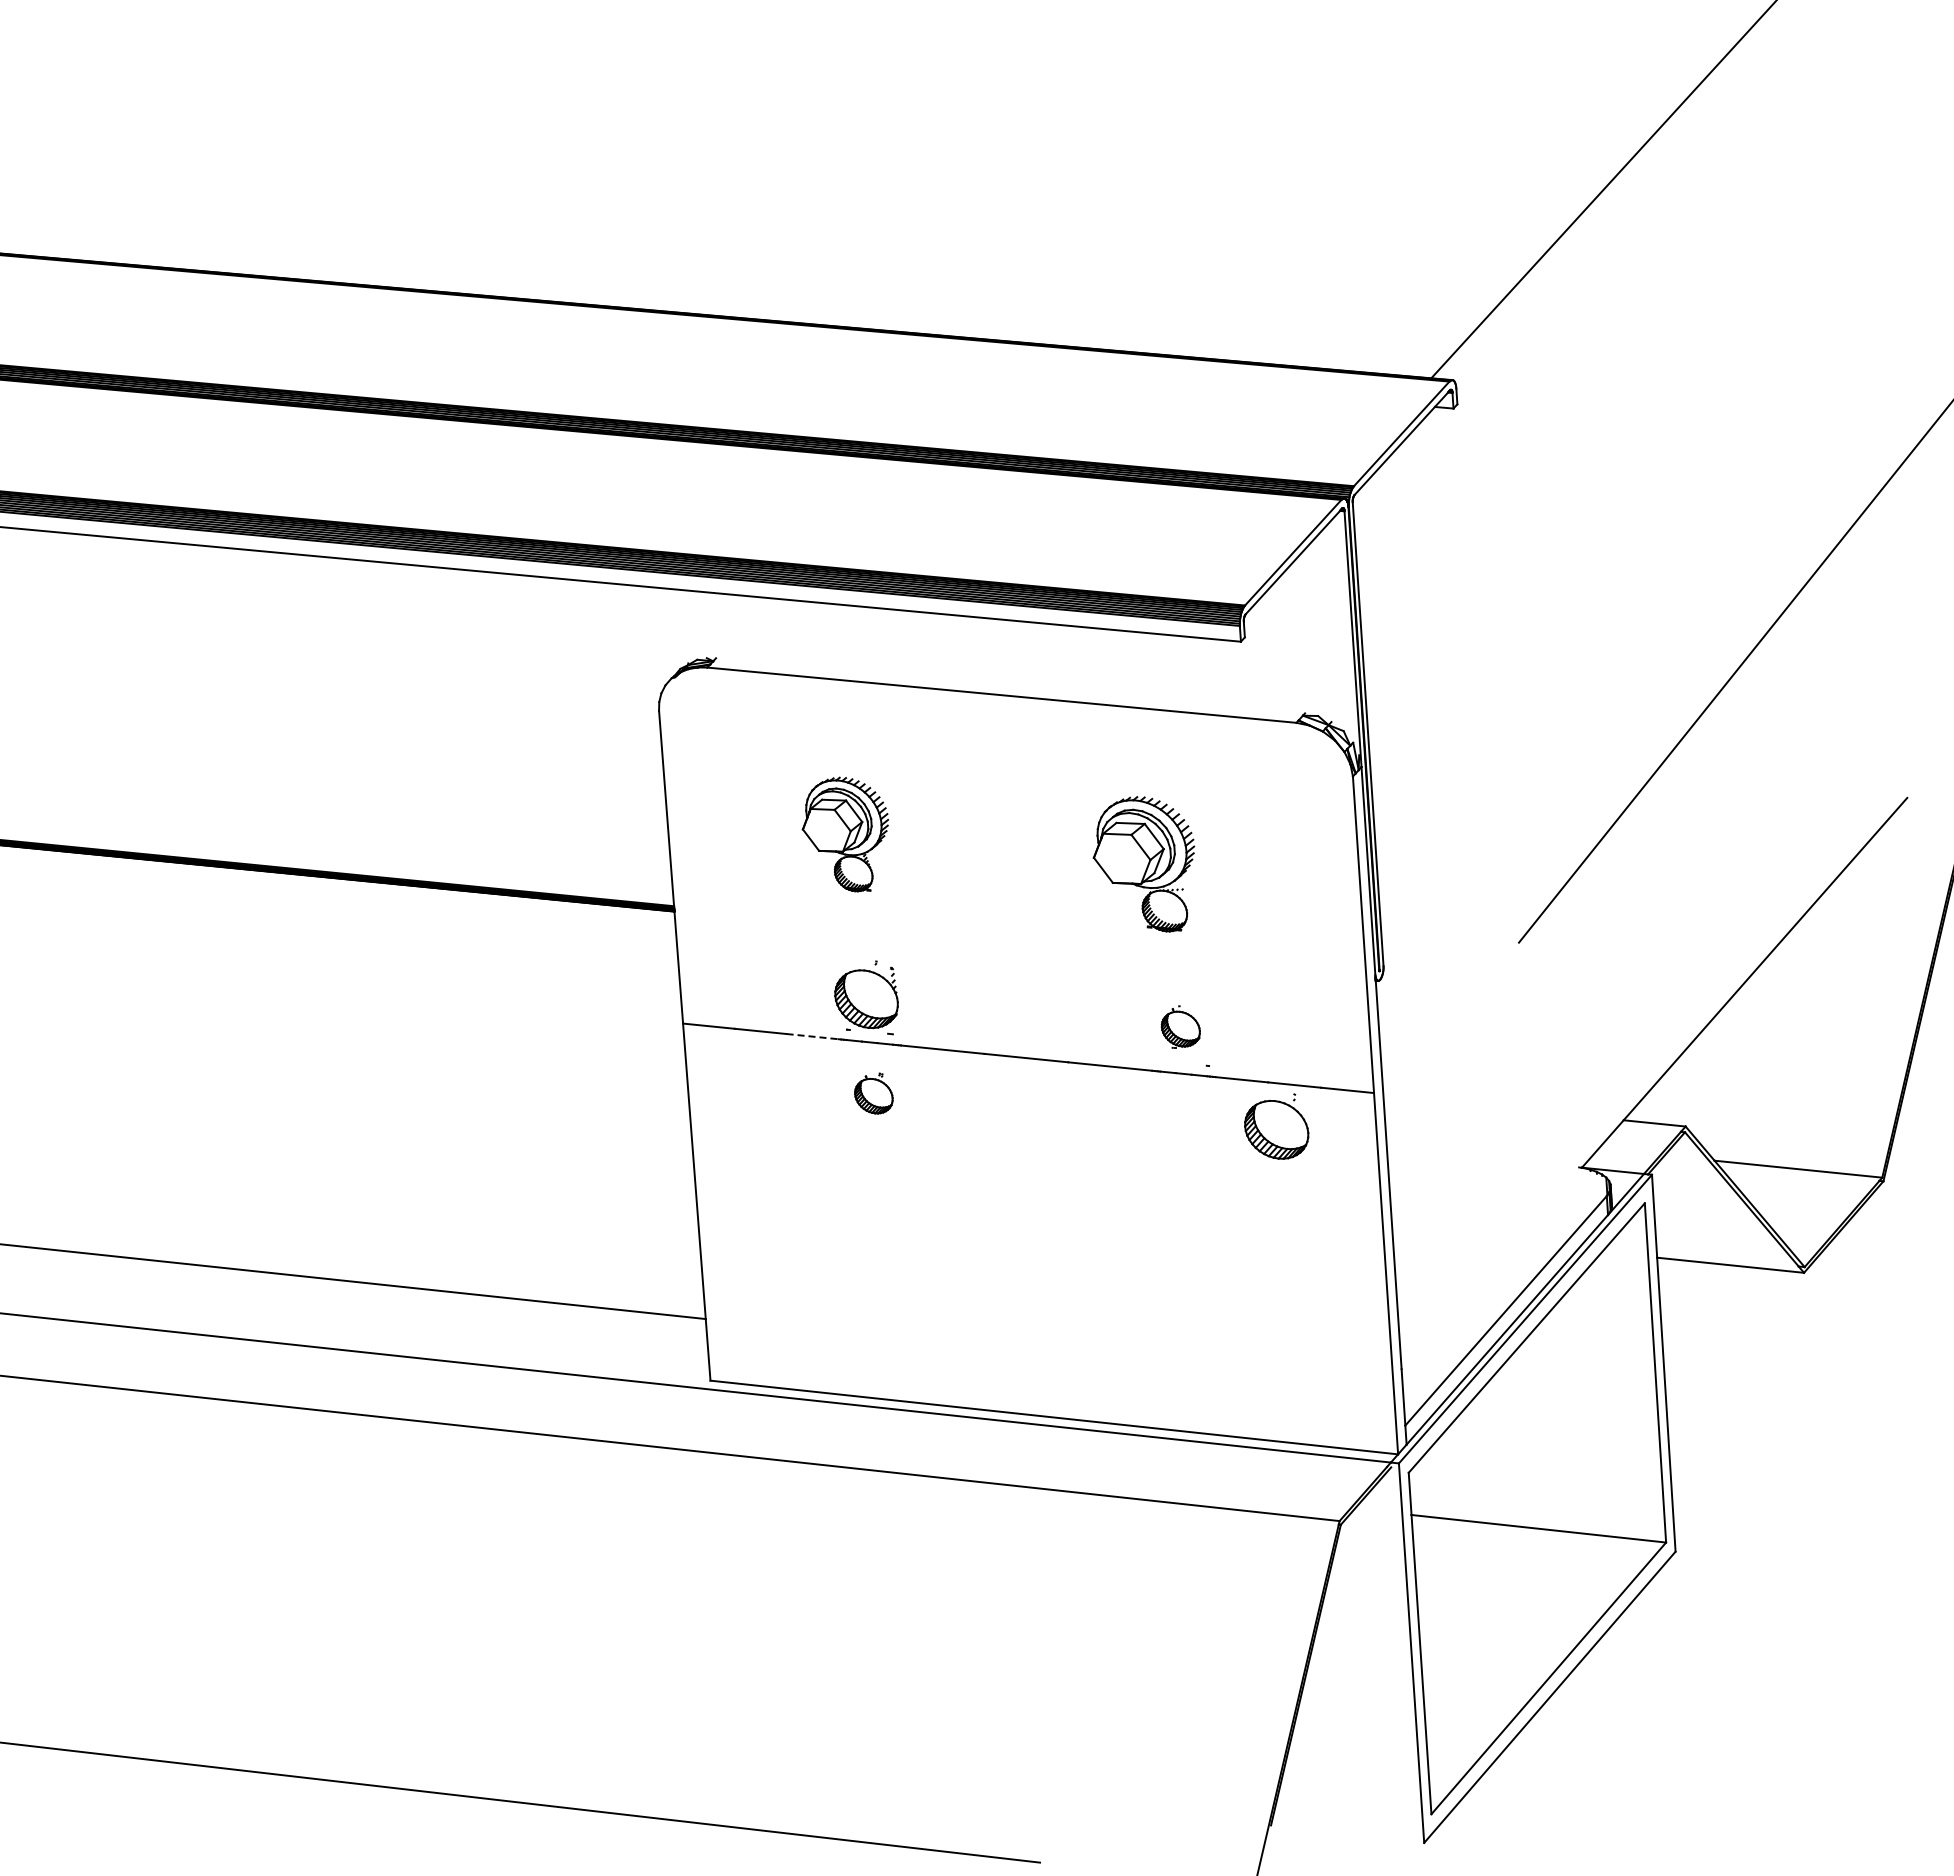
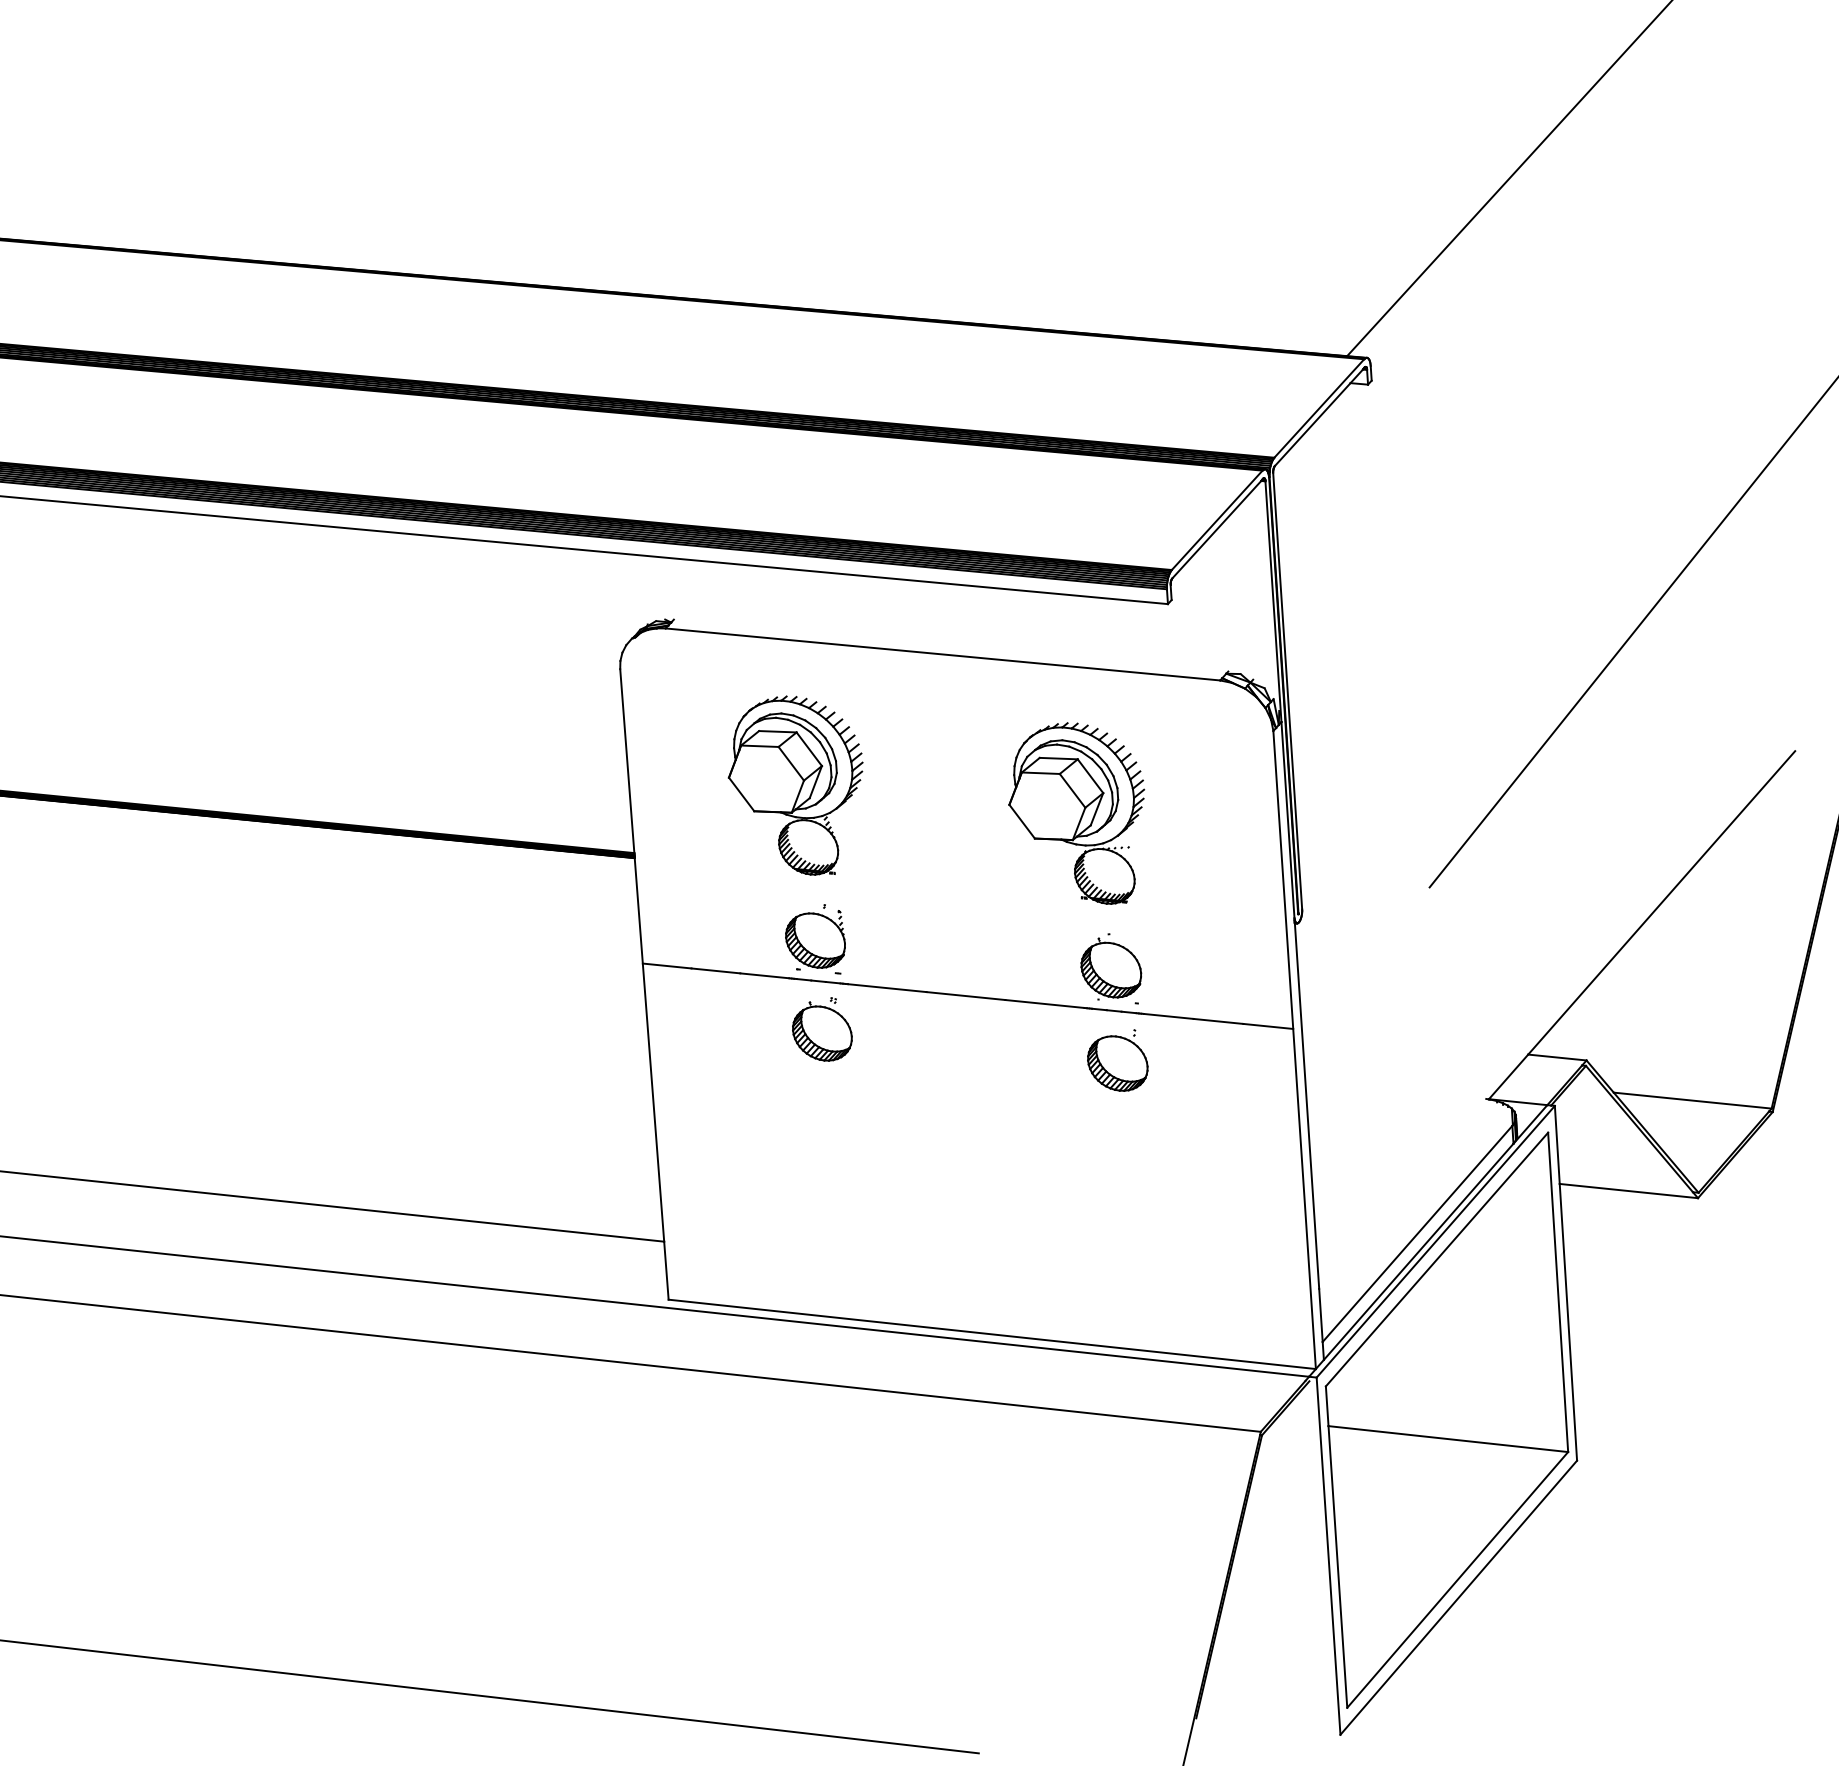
part: (845, 834) -> (795, 785), size x1.67
part: (1143, 864) -> (1076, 813), size x1.43
part: (1180, 1026) -> (1111, 966), size x1.67
line: (813, 1036) -> (765, 975), dashed -> solid
part: (873, 1093) -> (822, 1029), size x1.67
part: (1276, 1126) -> (1117, 1060), moved

